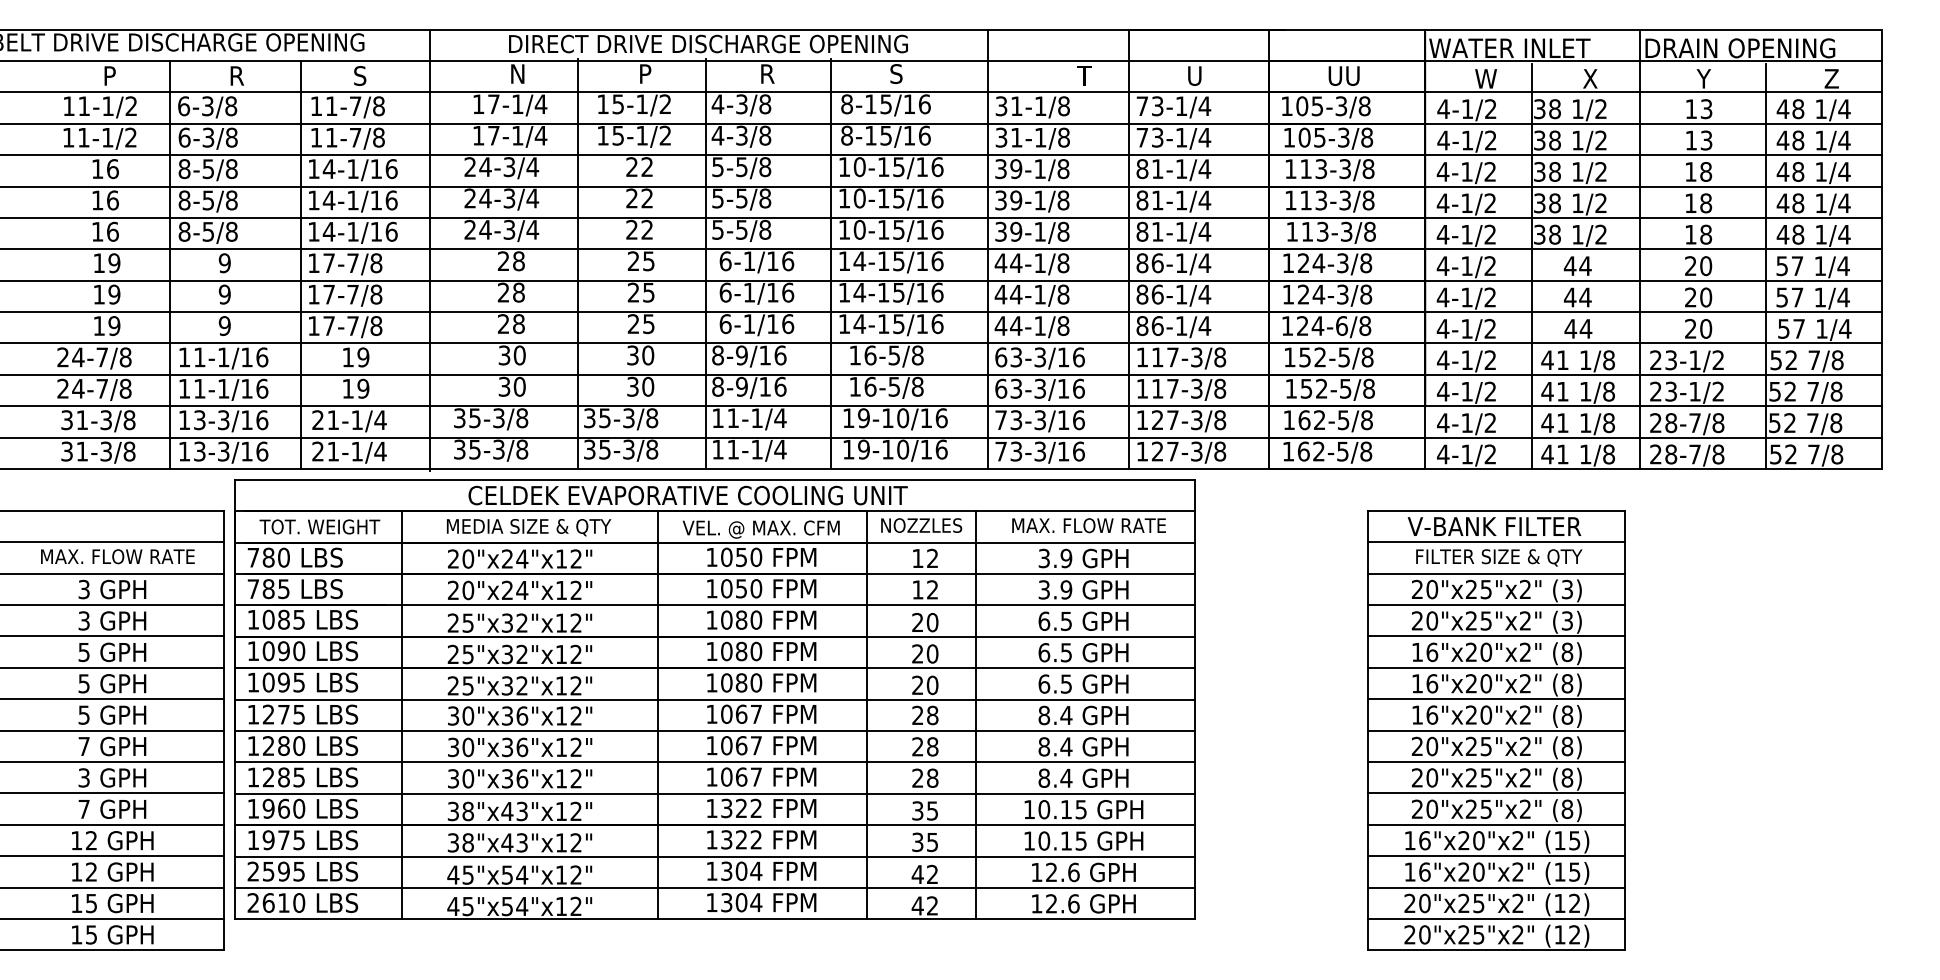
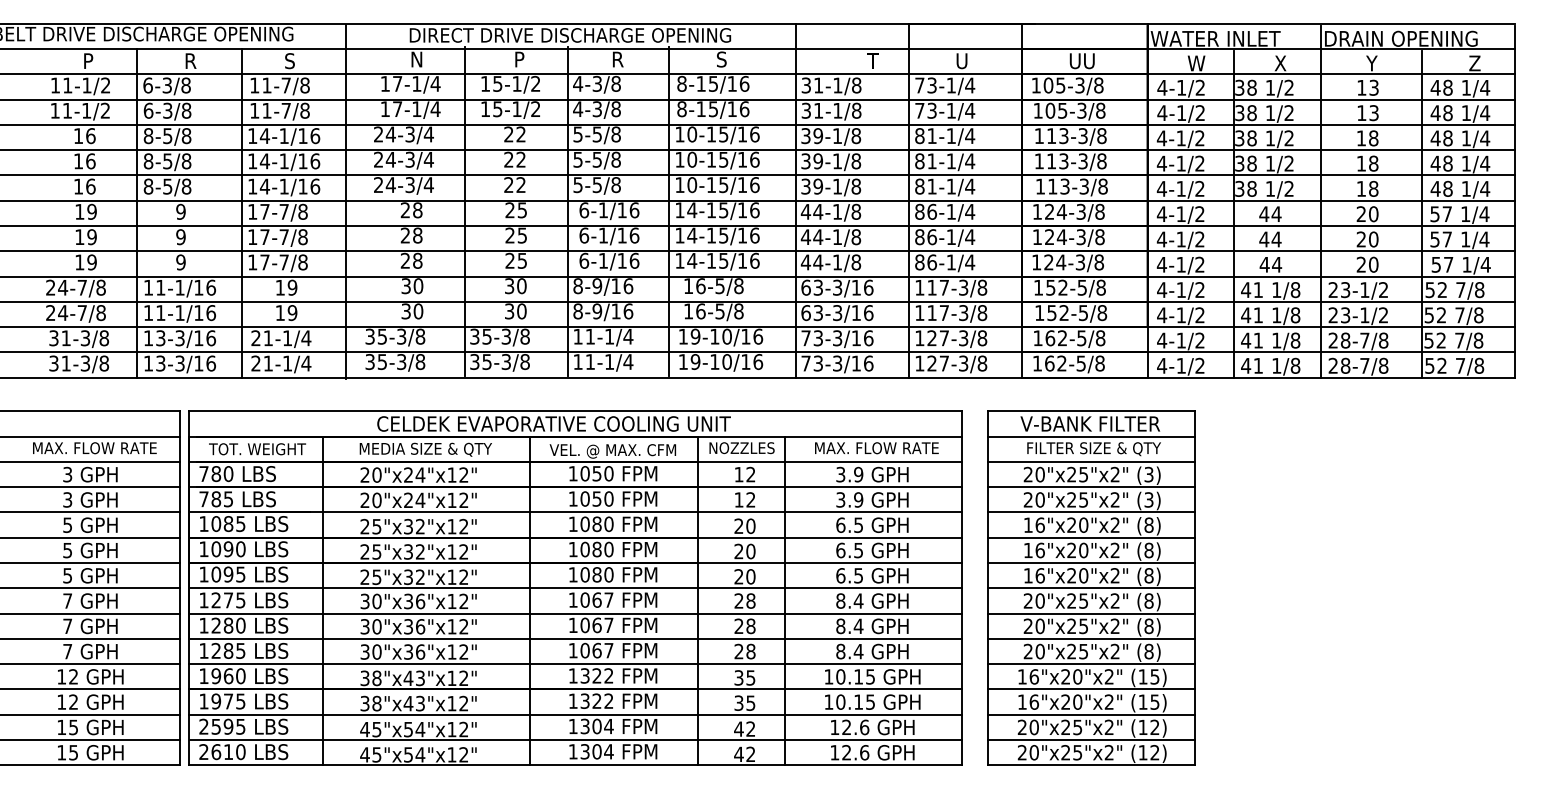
text: (1341, 326) -> (1080, 262), 124-6/8 -> 124-3/8
part: (714, 698) -> (575, 587), moved
part: (1495, 729) -> (1091, 587), moved
text: (83, 778) -> (67, 626), 3 -> 7

